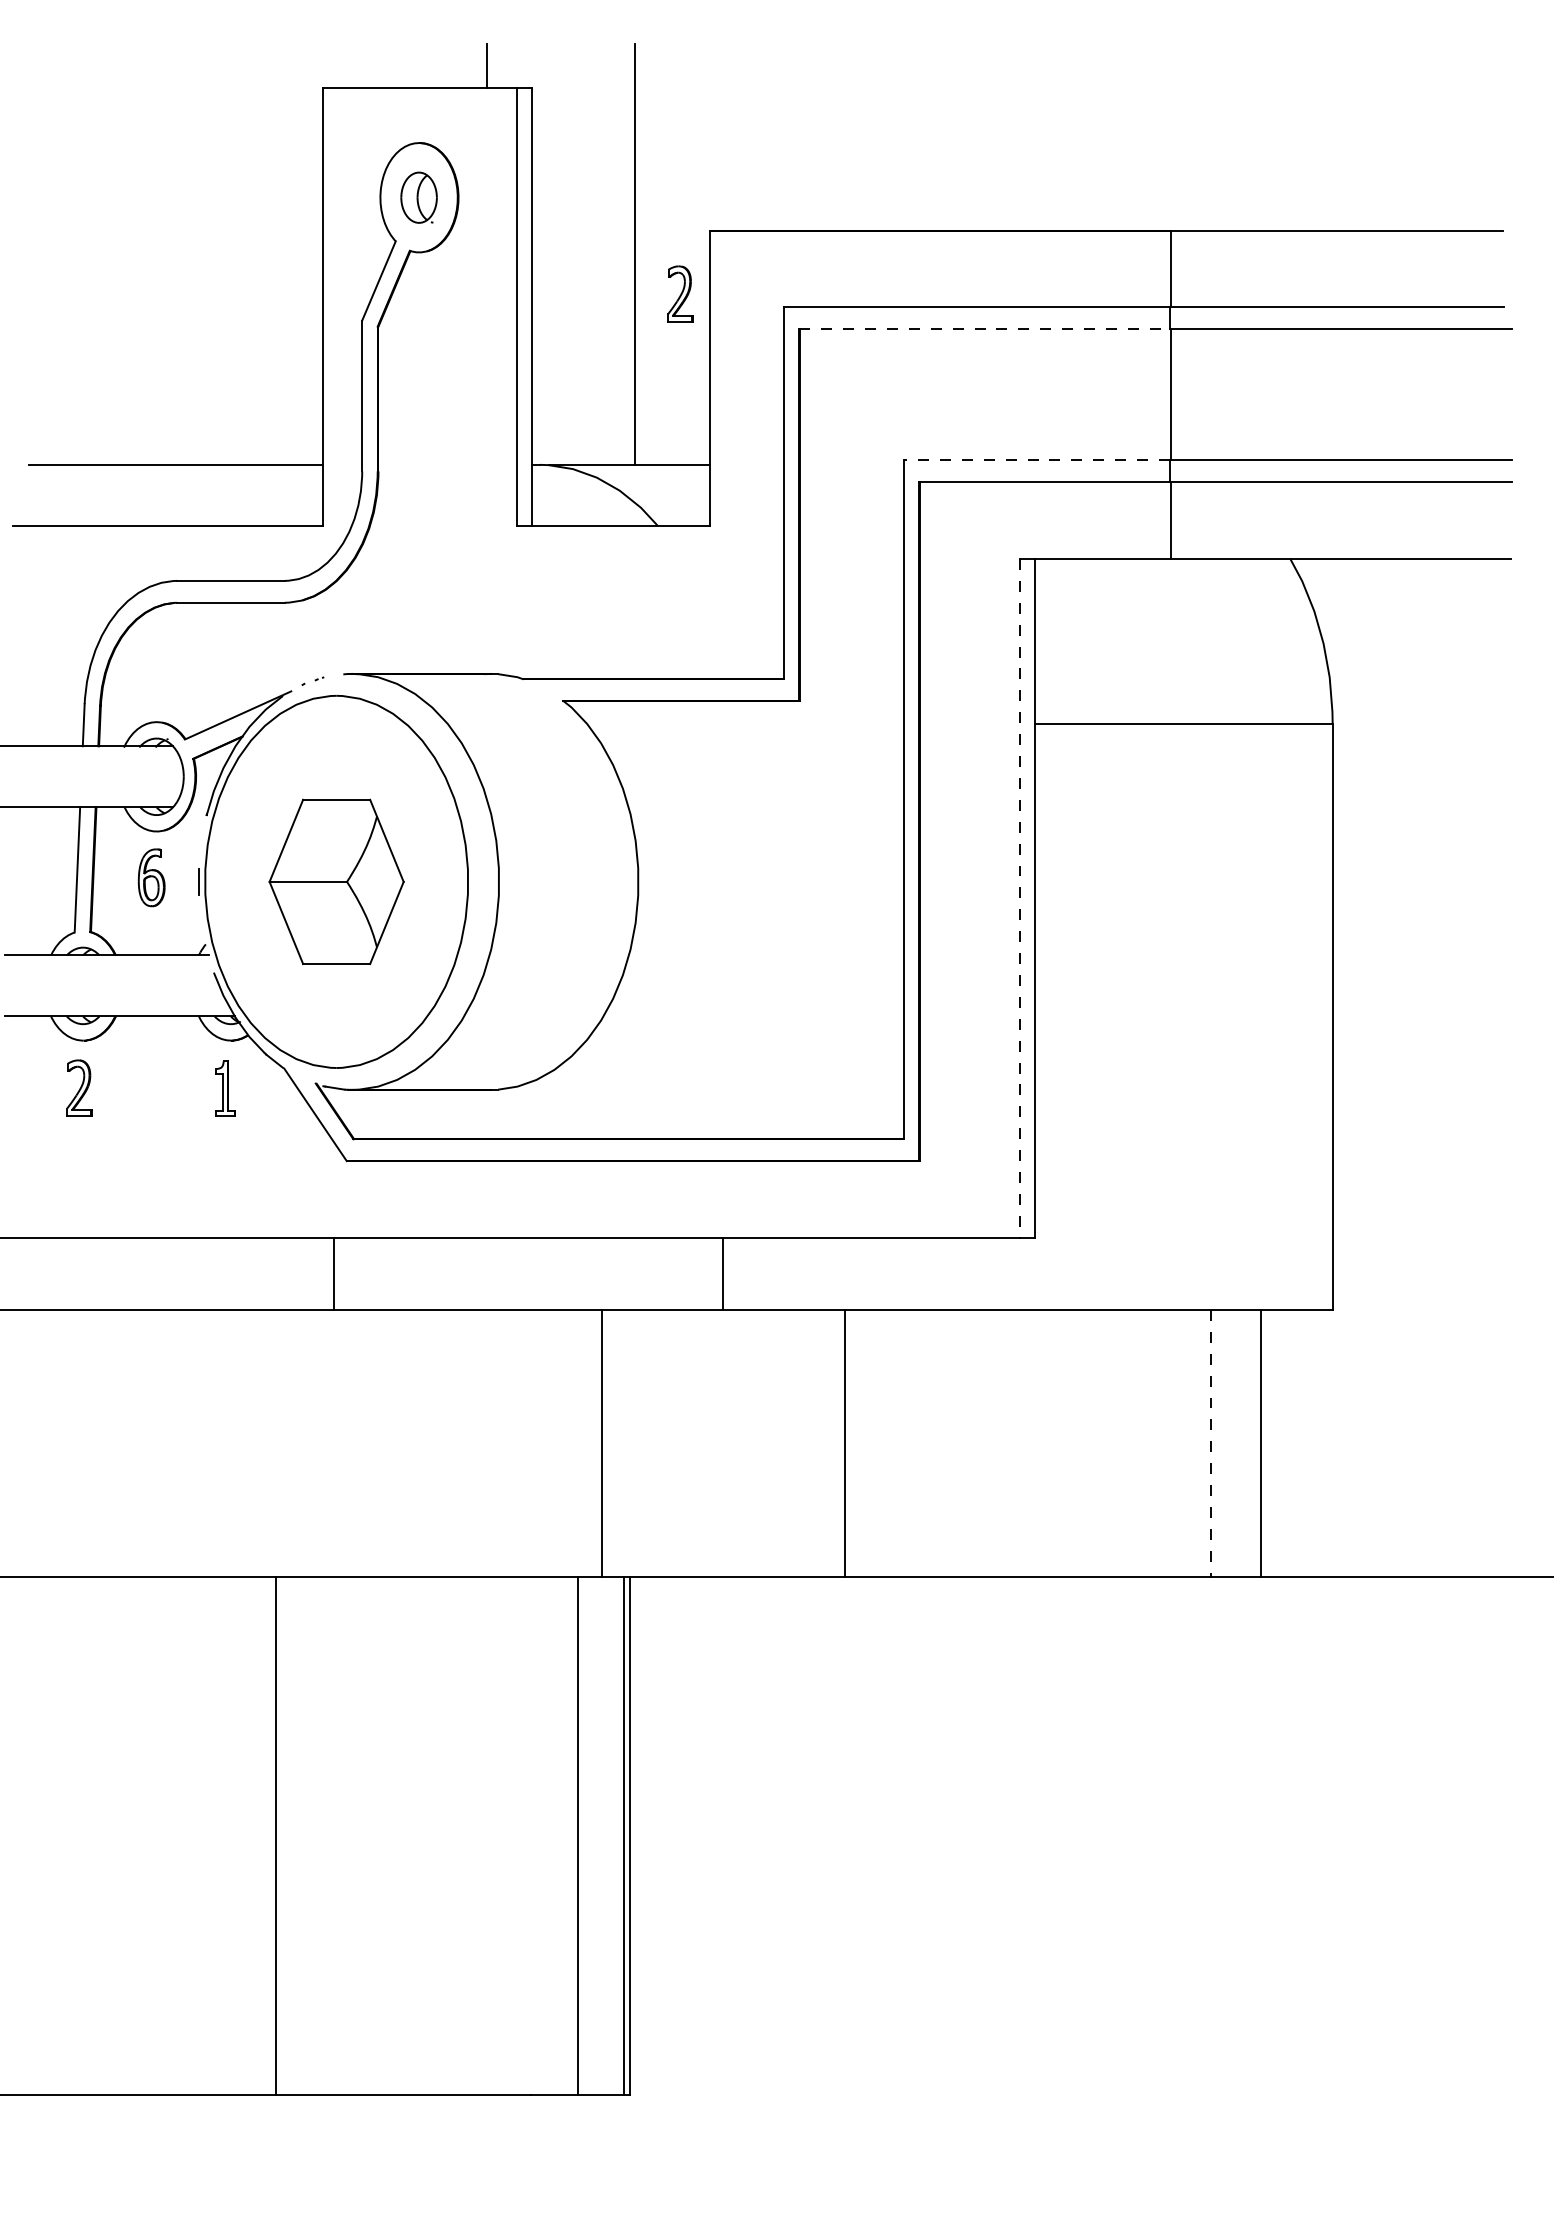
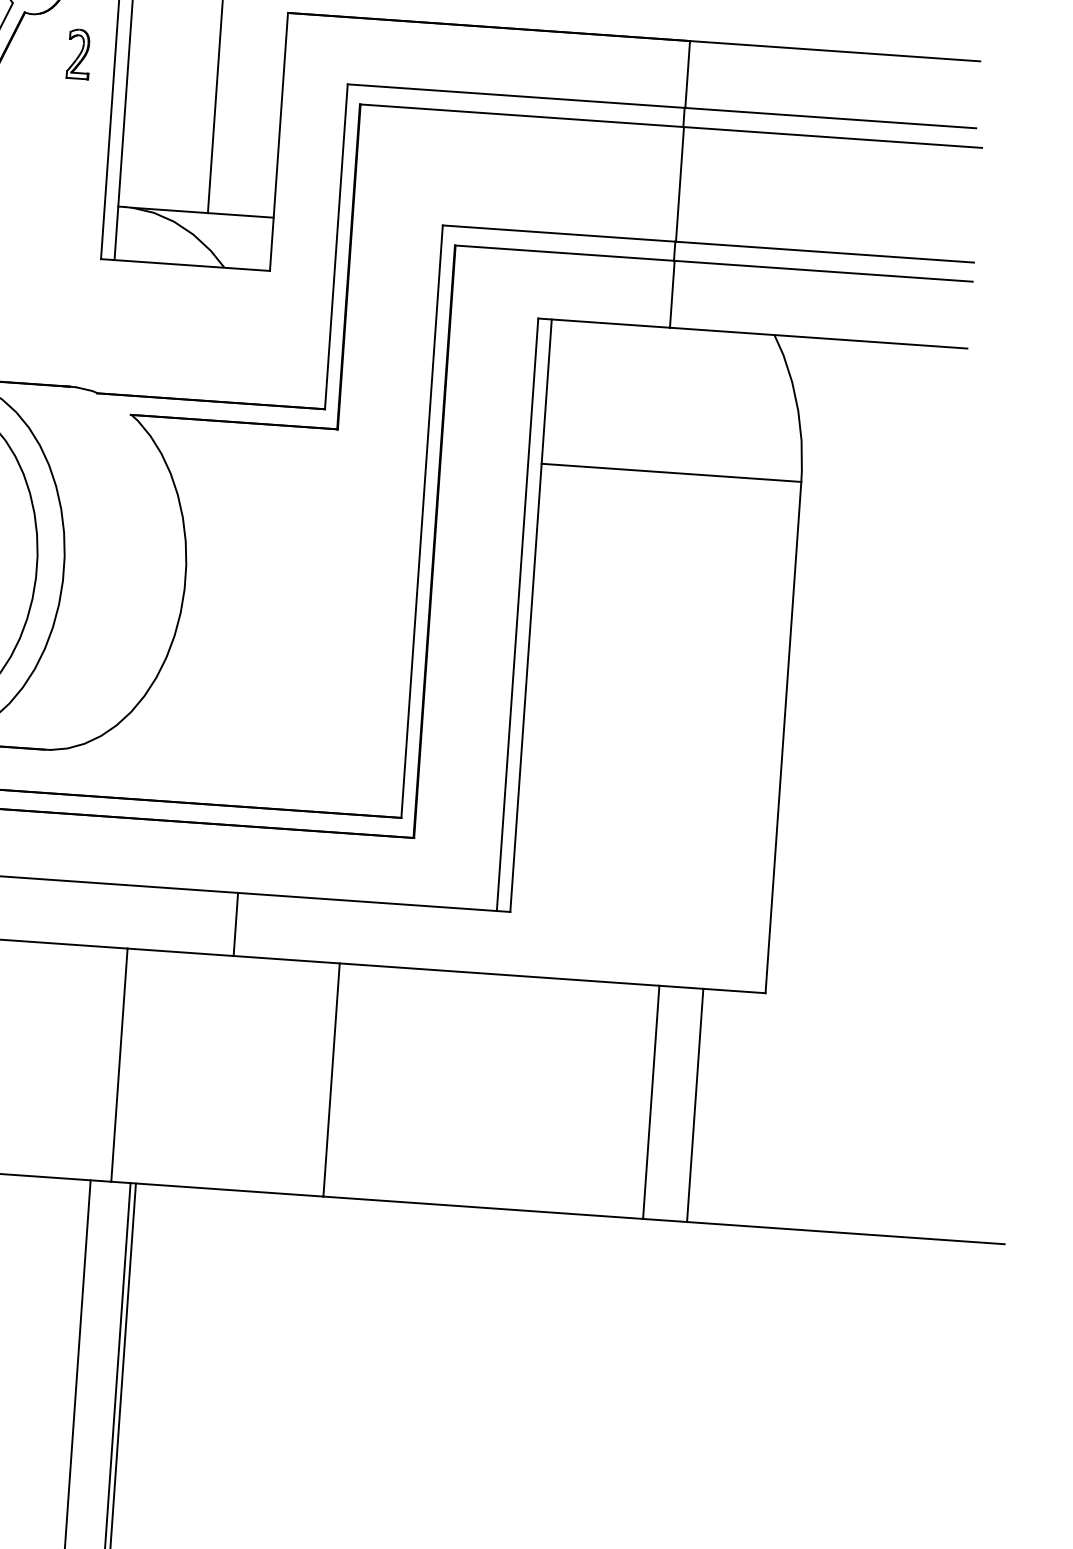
part: (680, 293) -> (79, 53), moved
line: (985, 329) -> (522, 116), dashed -> solid
line: (1036, 460) -> (558, 233), dashed -> solid
line: (1019, 898) -> (517, 614), dashed -> solid
line: (1211, 1443) -> (651, 1102), dashed -> solid

